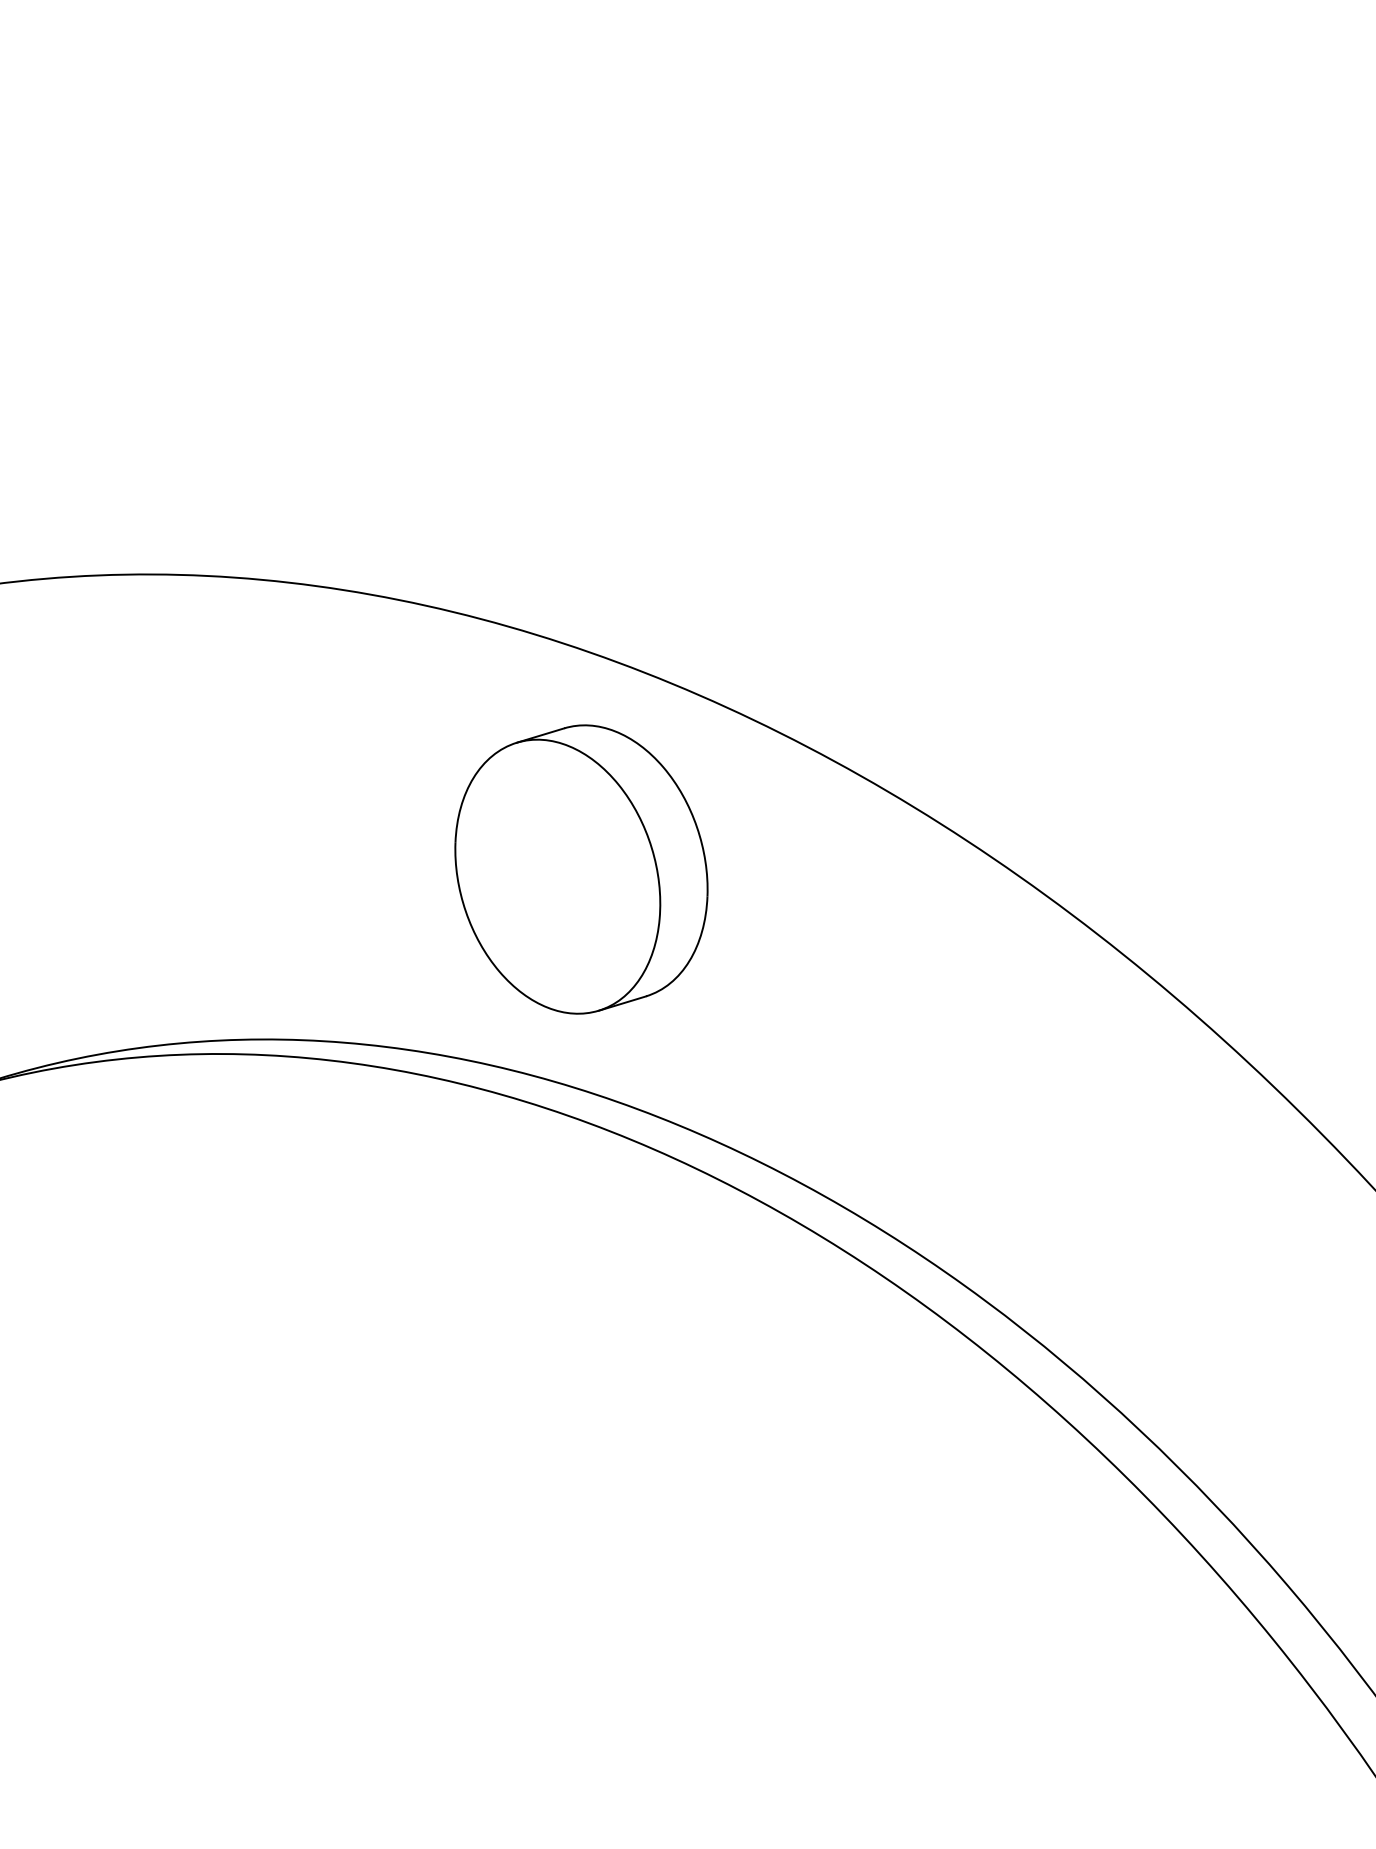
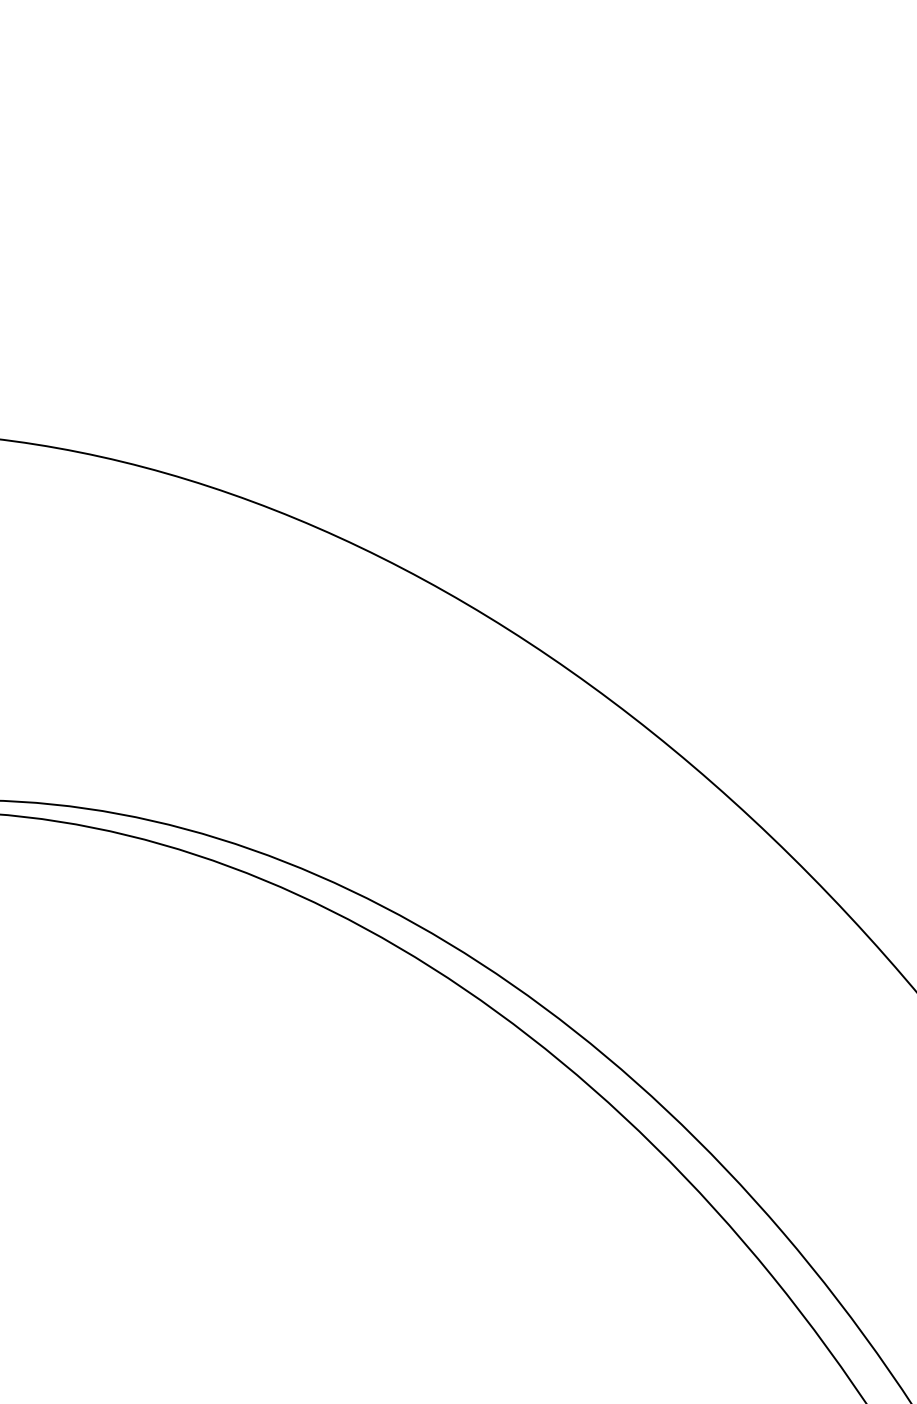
part: (581, 869) -> (223, 665), removed

